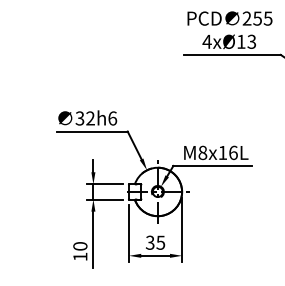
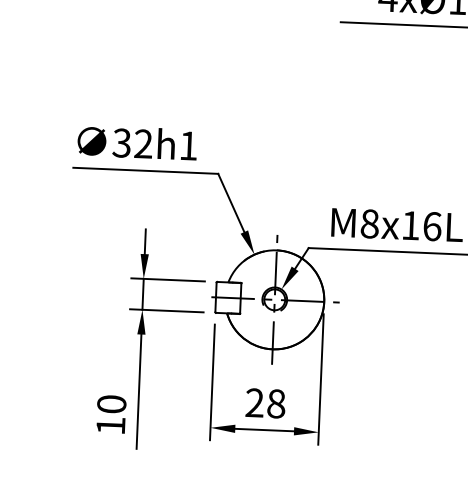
text: (112, 118) -> (188, 145), 32h6 -> 32h1
text: (155, 242) -> (265, 402), 35 -> 28

